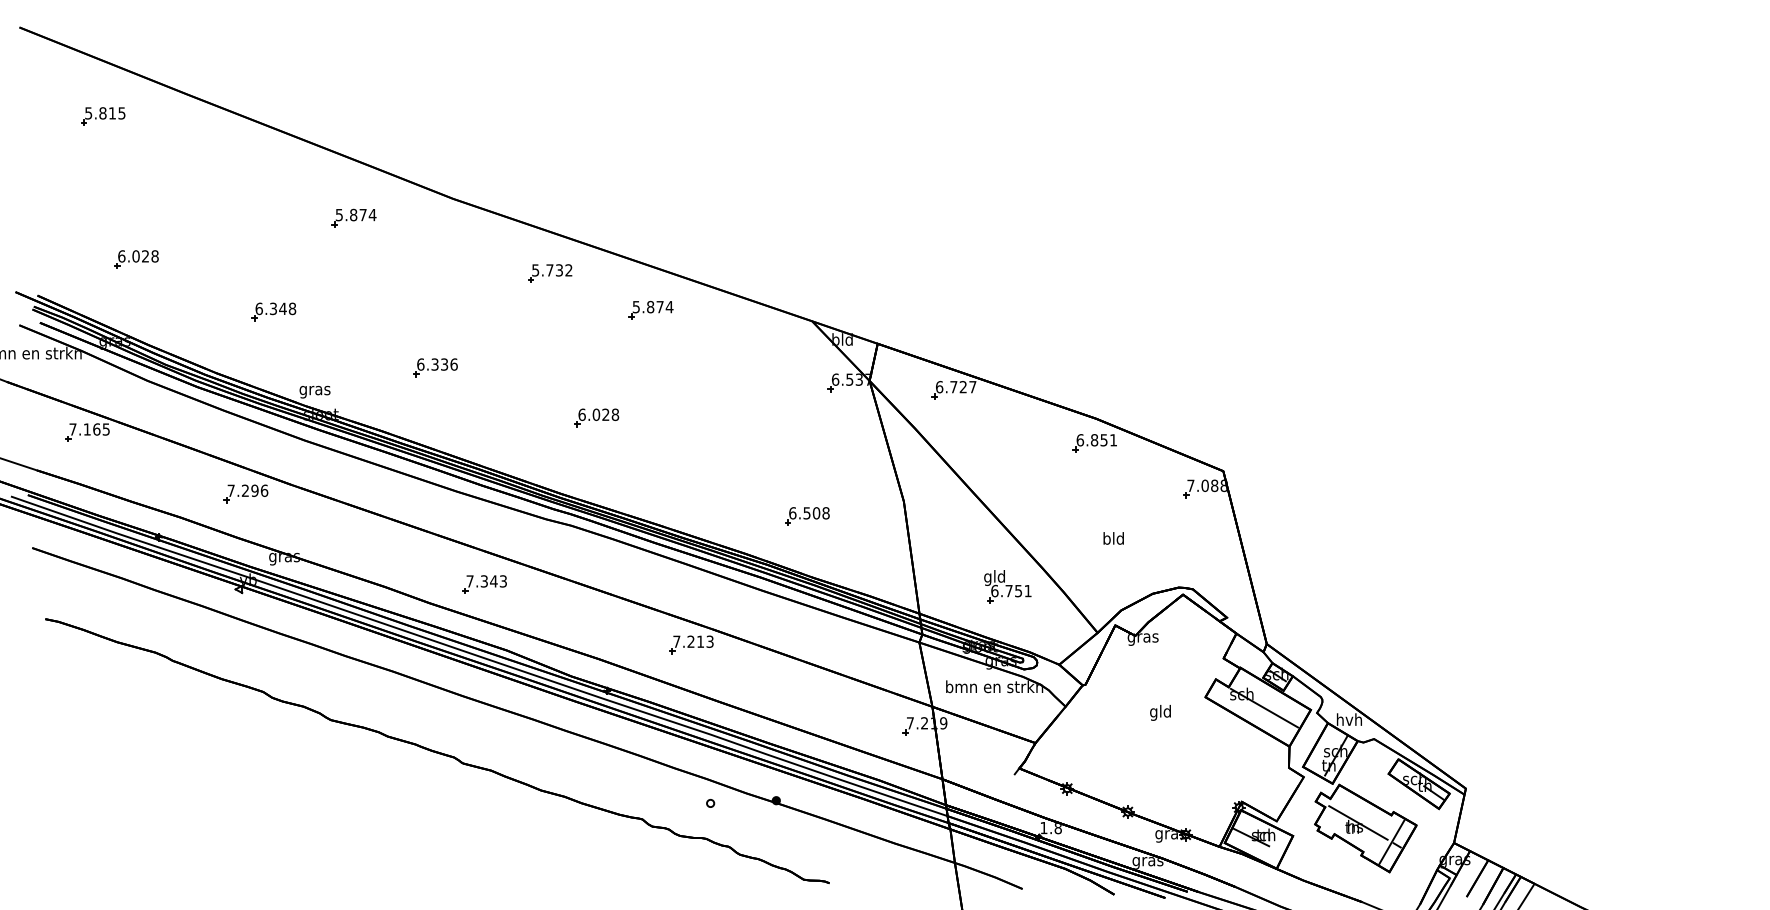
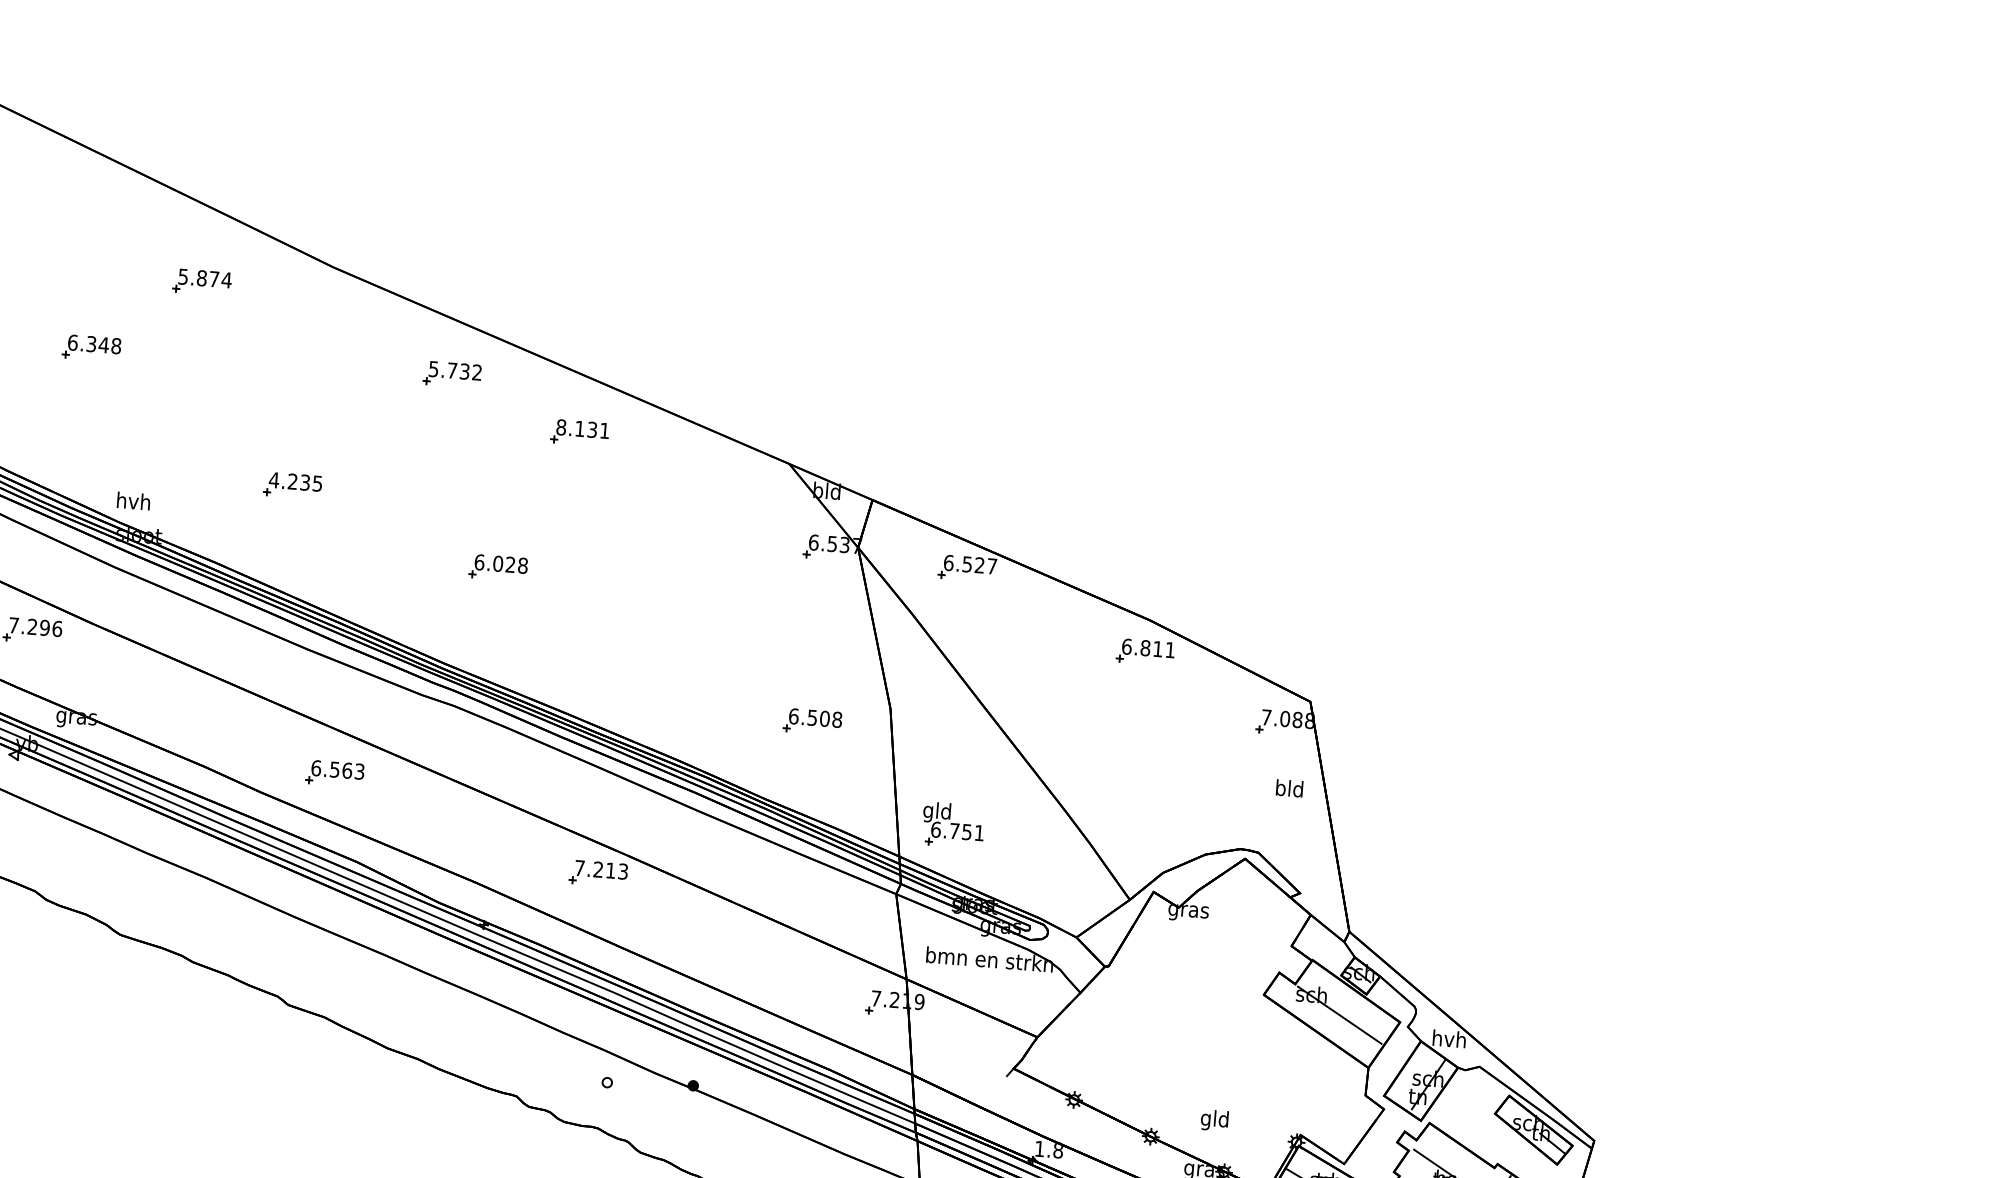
text: (652, 306) -> (582, 428), 5.874 -> 8.131
part: (273, 311) -> (91, 347), moved
text: (436, 364) -> (294, 481), 6.336 -> 4.235
text: (953, 387) -> (966, 564), 6.727 -> 6.527
text: (314, 390) -> (132, 503), gras -> hvh
text: (1103, 440) -> (1157, 649), 6.851 -> 6.811
part: (807, 516) -> (812, 722), moved
text: (1113, 538) -> (1289, 788), moved
text: (481, 581) -> (331, 769), 7.343 -> 6.563
part: (1007, 586) -> (953, 825), moved
text: (1160, 712) -> (1214, 1120), moved

